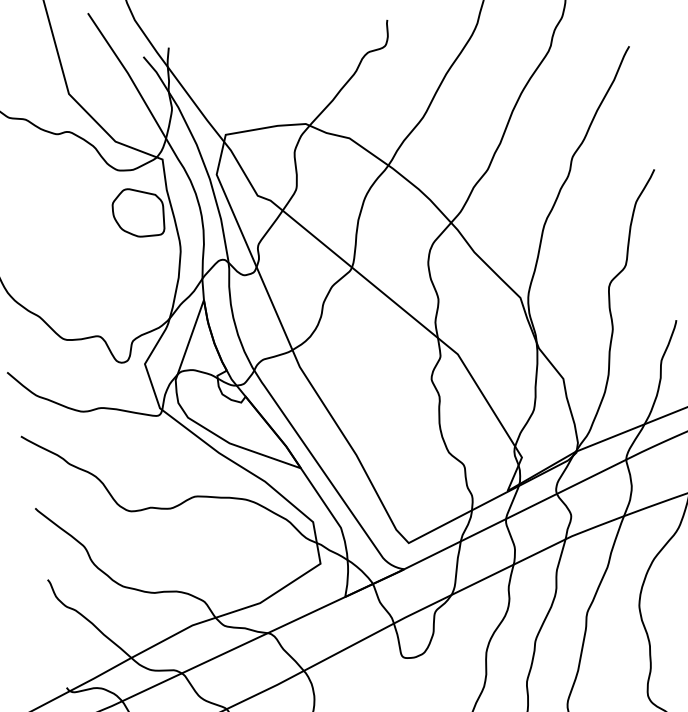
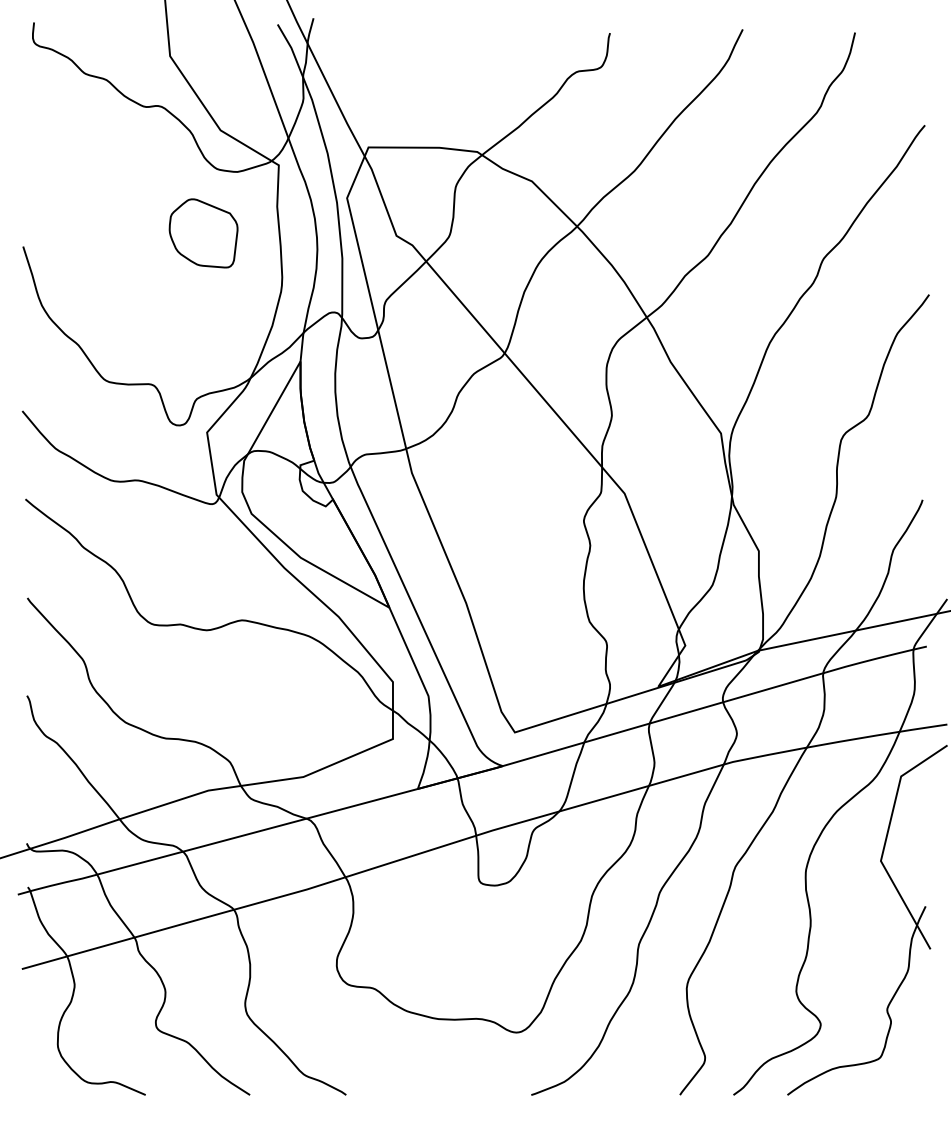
part: (138, 212) -> (203, 233), moved

